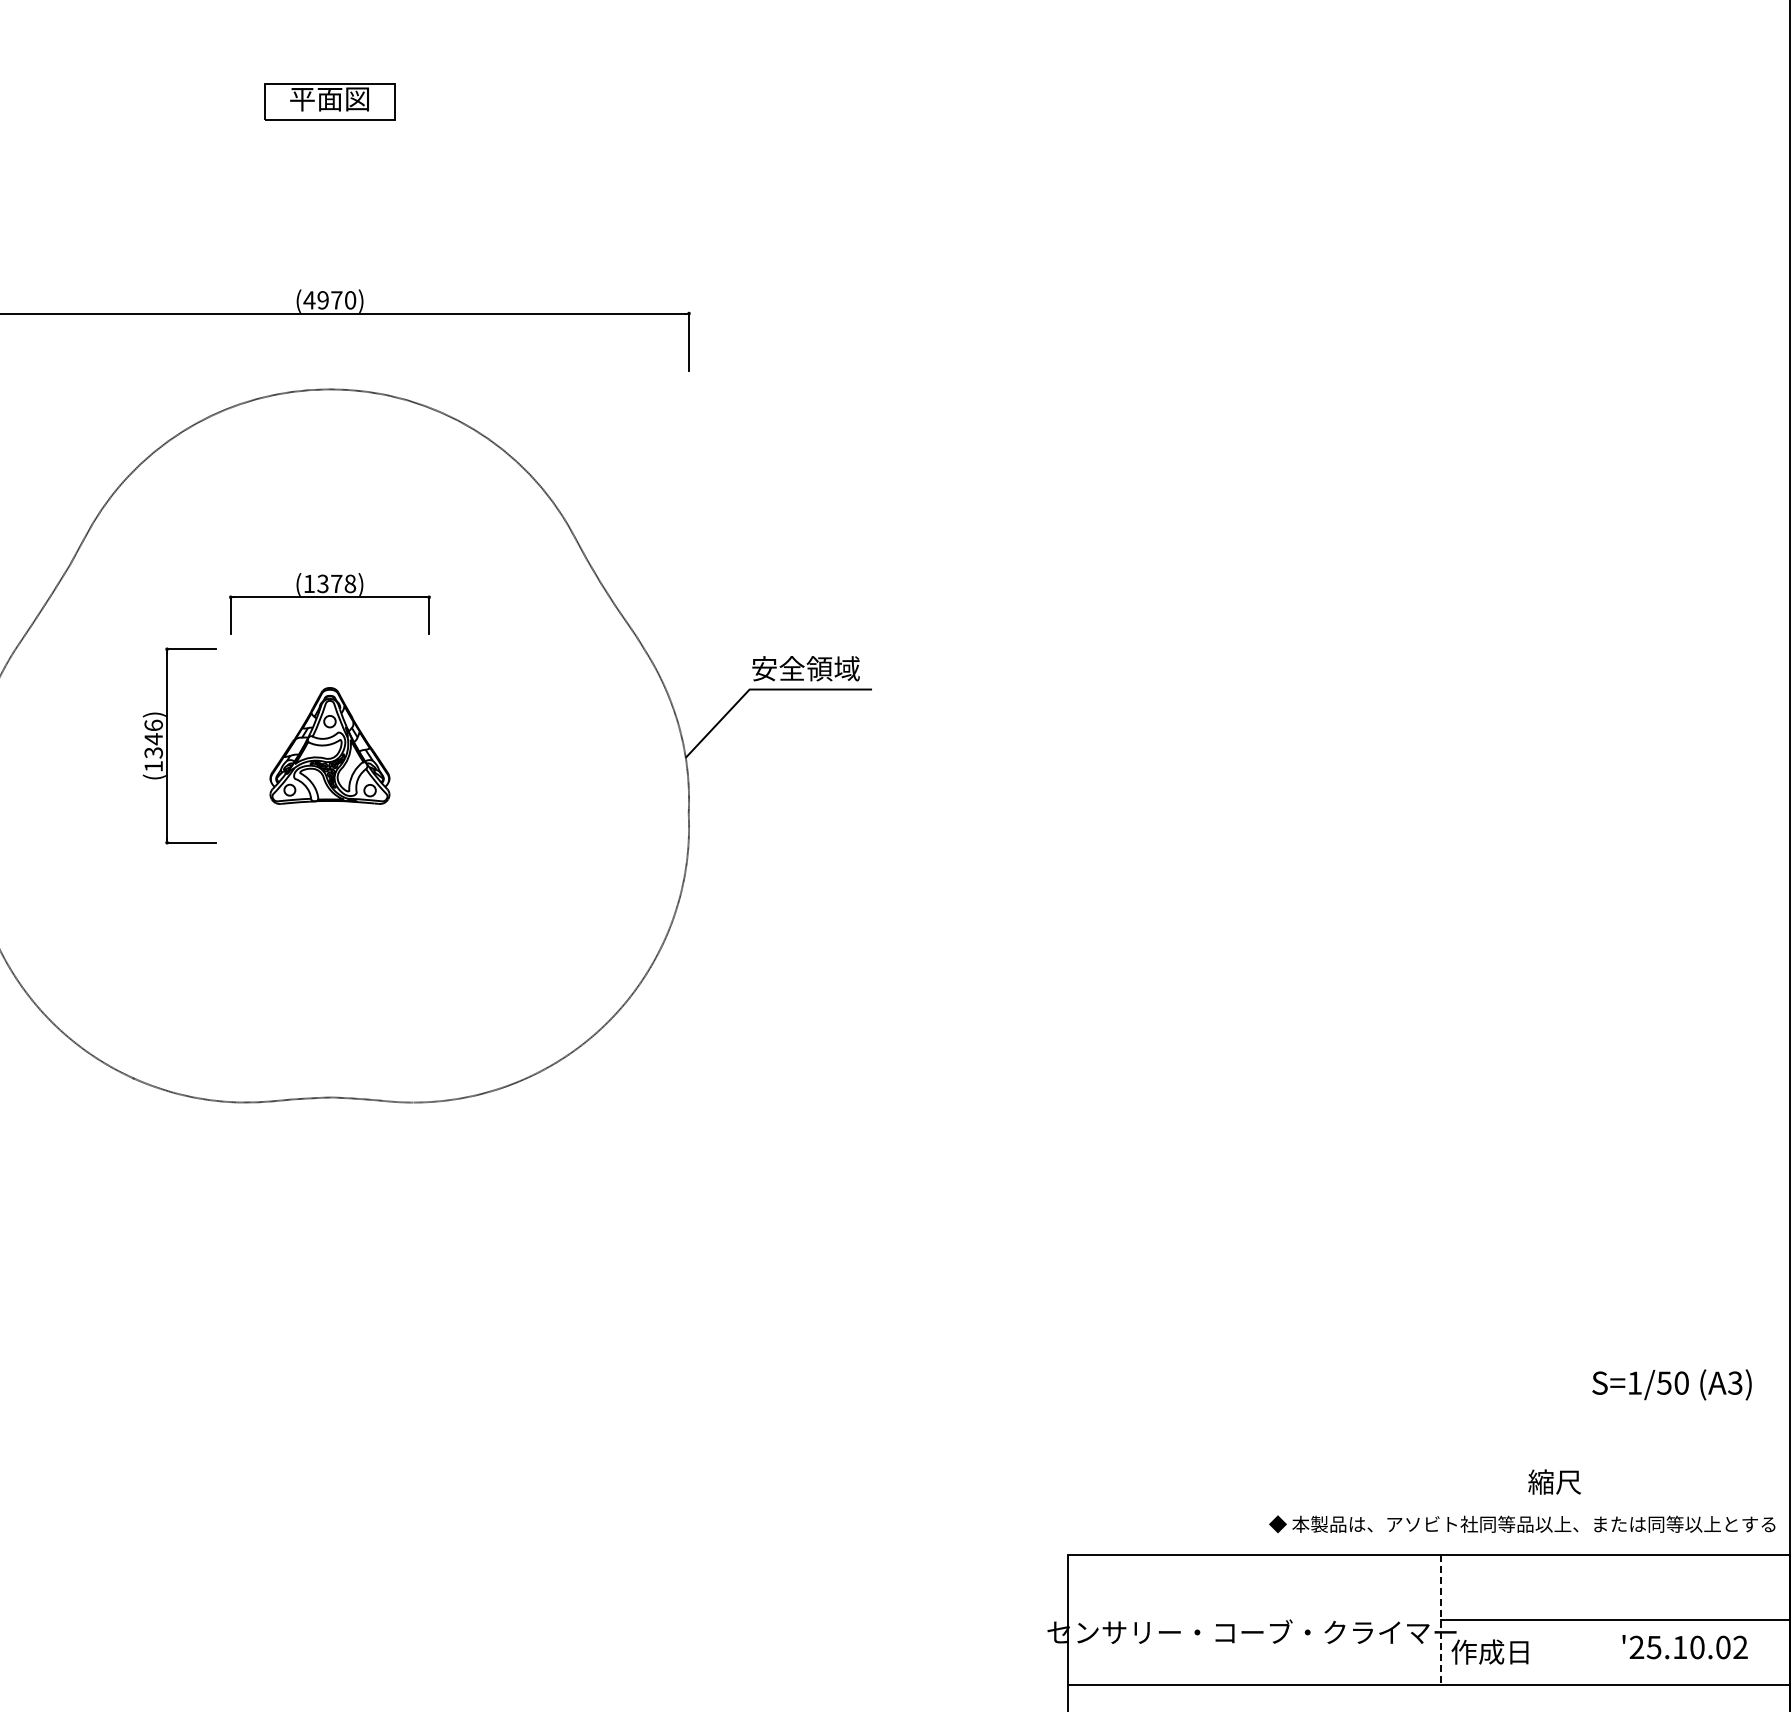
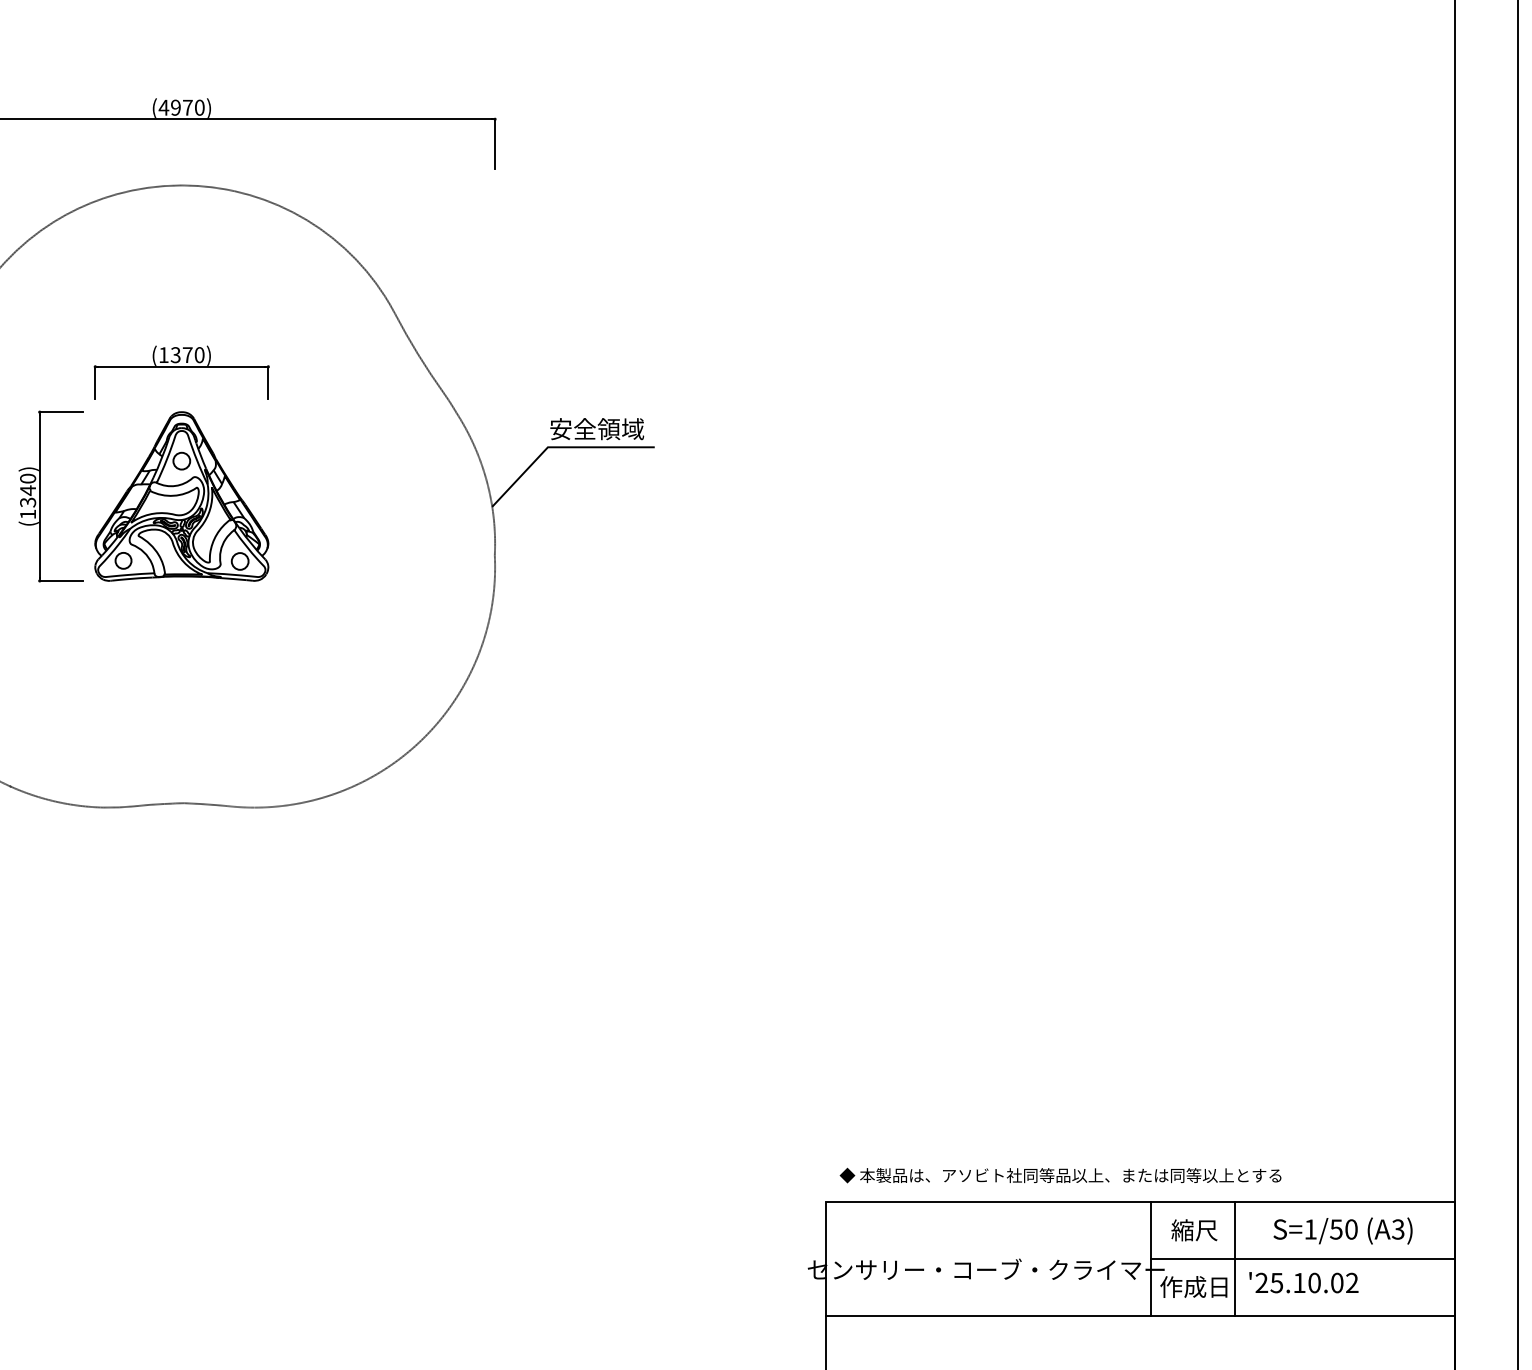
text: (350, 583) -> (199, 354), (1378) -> (1370)
text: (153, 724) -> (27, 477), (1346) -> (1340)
part: (329, 745) -> (181, 496), size x1.67
text: (1671, 1384) -> (1342, 1230), moved
text: (1554, 1481) -> (1194, 1229), moved
text: (1522, 1523) -> (1060, 1174), moved
line: (1441, 1620) -> (1151, 1259), dashed -> solid
line: (1536, 1620) -> (1234, 1259), added
text: (1684, 1647) -> (1303, 1283), moved

